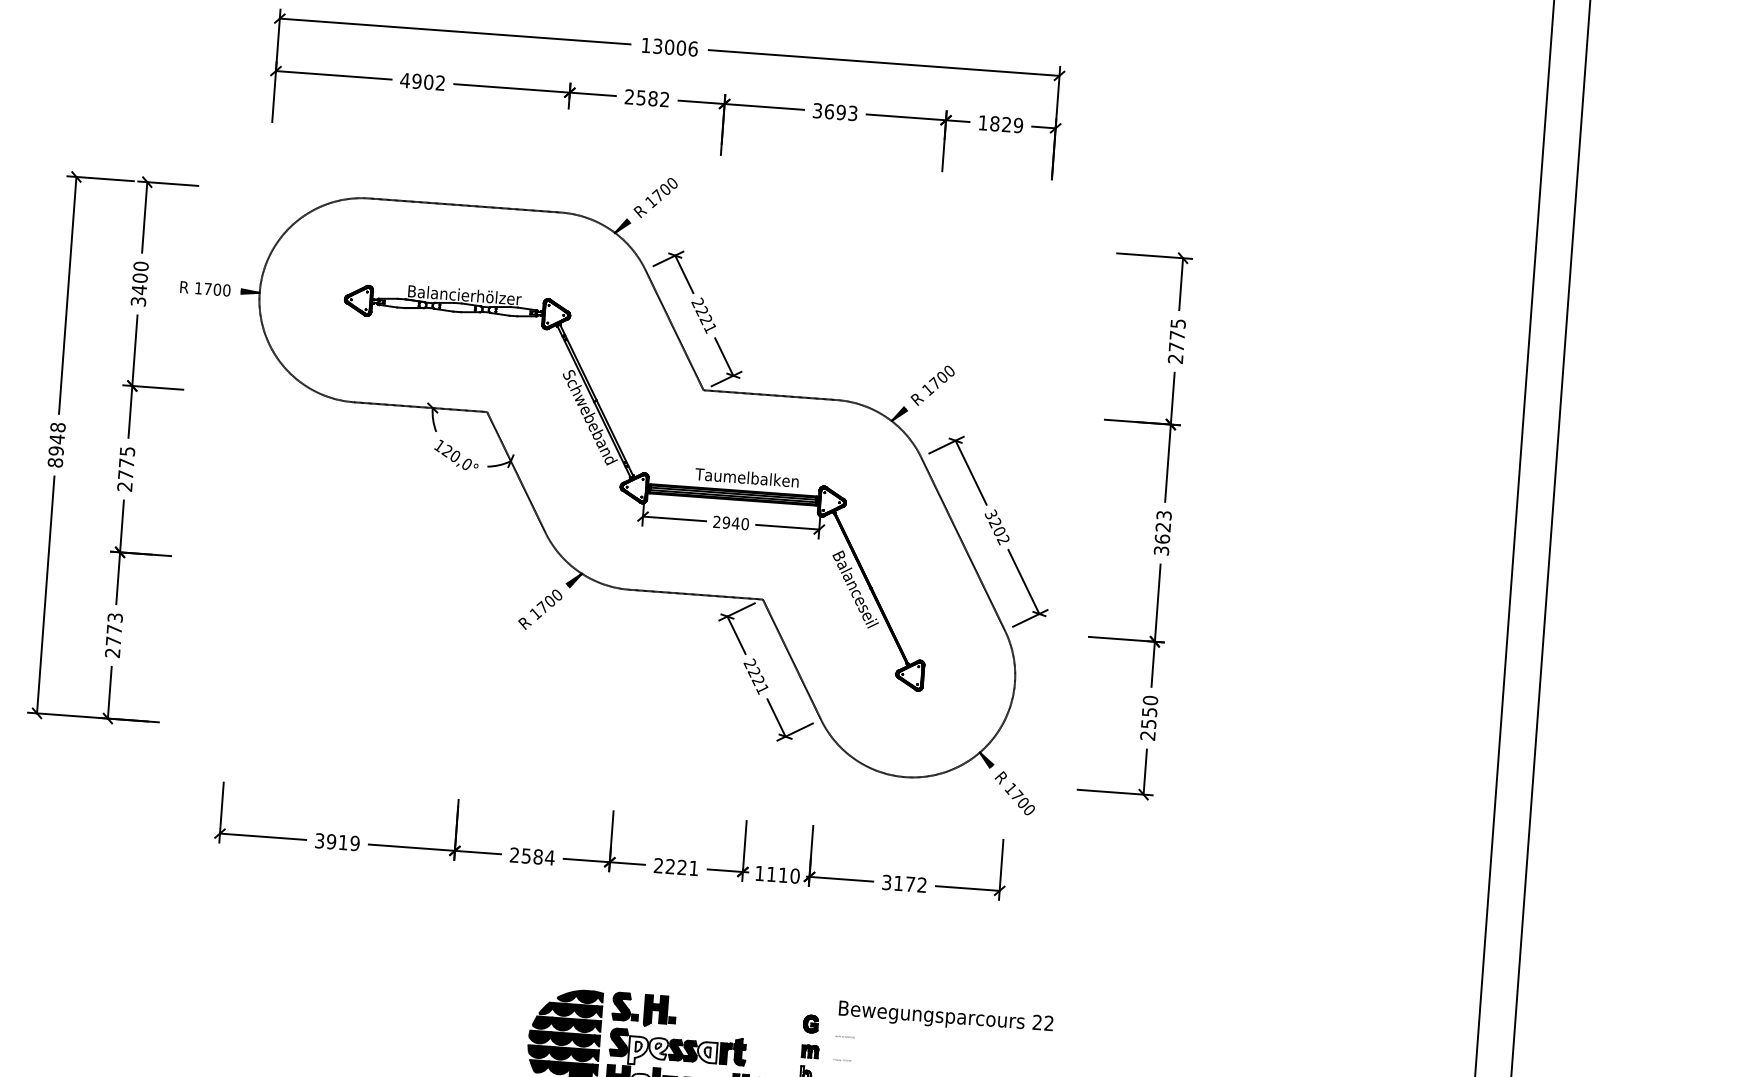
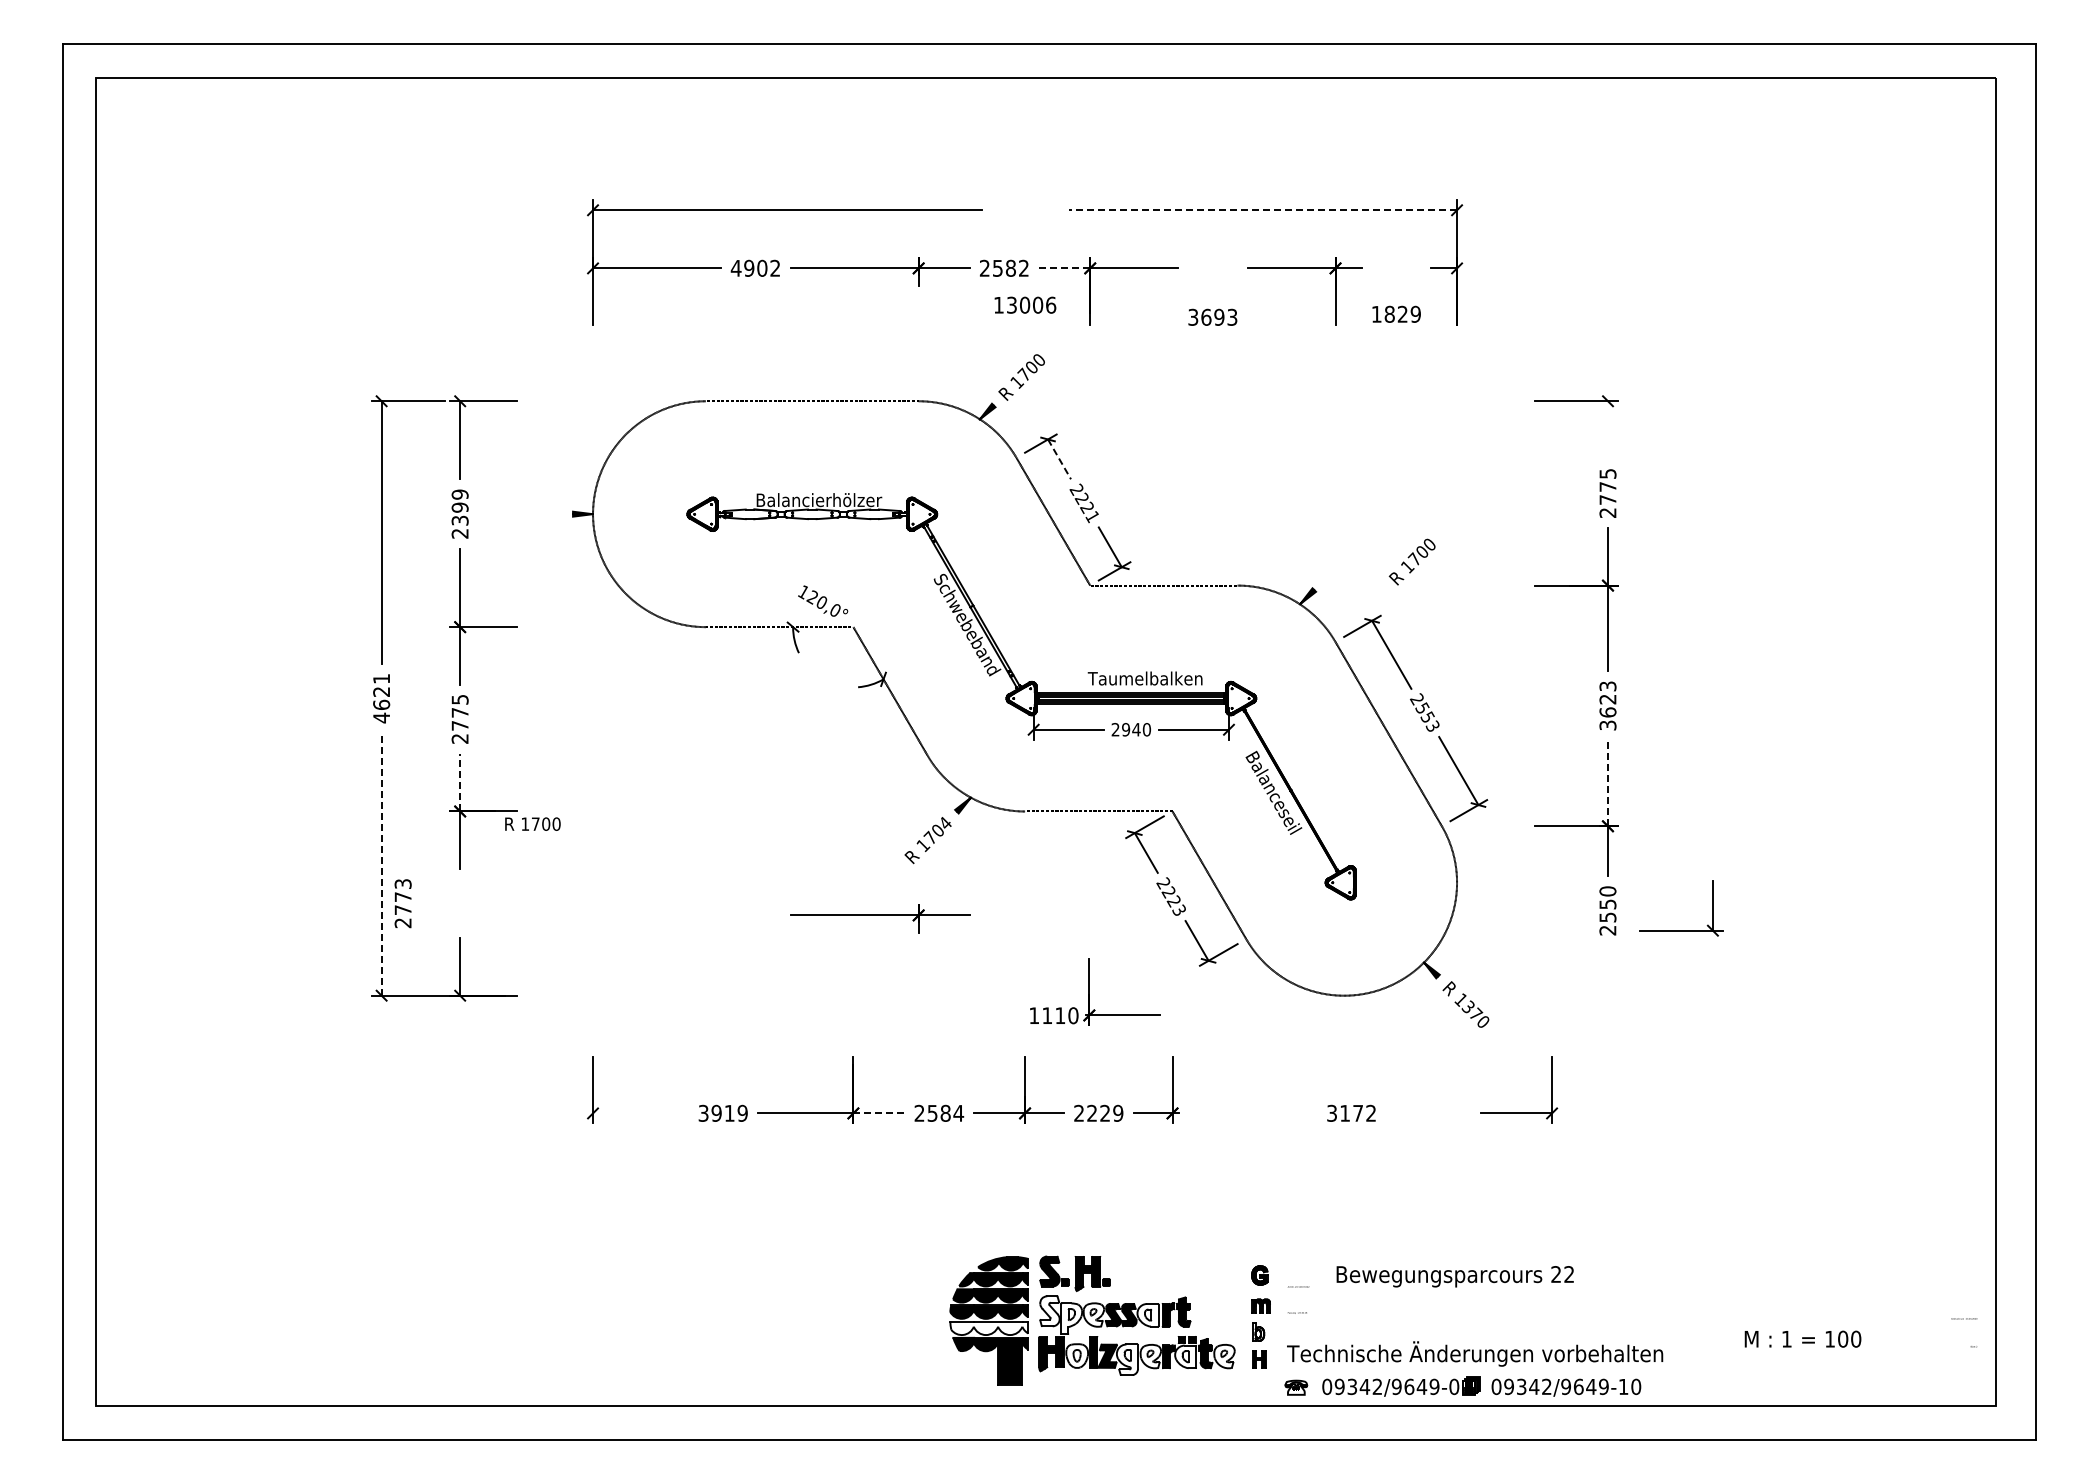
text: (670, 46) -> (1025, 304), moved
line: (883, 63) -> (1262, 210), solid -> dashed
line: (701, 102) -> (1064, 268), solid -> dashed
text: (835, 111) -> (1212, 316), moved
text: (1001, 123) -> (1396, 313), moved
line: (684, 274) -> (1059, 459), solid -> dashed
text: (139, 283) -> (459, 513), 3400 -> 2399
line: (1181, 283) -> (1608, 429), removed
text: (205, 288) -> (532, 823), moved
text: (931, 385) -> (1411, 561), moved
text: (56, 445) -> (381, 698), 8948 -> 4621
text: (456, 454) -> (823, 600), moved
line: (122, 526) -> (460, 782), solid -> dashed
text: (996, 526) -> (1424, 712), 3202 -> 2553
line: (45, 594) -> (381, 863), solid -> dashed
text: (557, 595) -> (945, 823), 1700 -> 1704
line: (1158, 603) -> (1608, 783), solid -> dashed
text: (113, 635) -> (402, 903), moved
part: (492, 676) -> (880, 918), added
text: (761, 689) -> (1178, 910), 2221 -> 2223
part: (1115, 792) -> (1681, 930), moved
text: (1020, 799) -> (1472, 1010), 1700 -> 1370
line: (262, 836) -> (640, 1113), removed
line: (477, 852) -> (878, 1113), solid -> dashed
part: (816, 855) -> (1095, 991), moved
text: (694, 867) -> (1118, 1112), 2221 -> 2229
part: (970, 887) -> (1519, 1112), moved
text: (945, 1017) -> (1454, 1276), moved
fill: (618, 1042) -> (1049, 1311), removed
fill: (563, 1053) -> (989, 1328), removed

